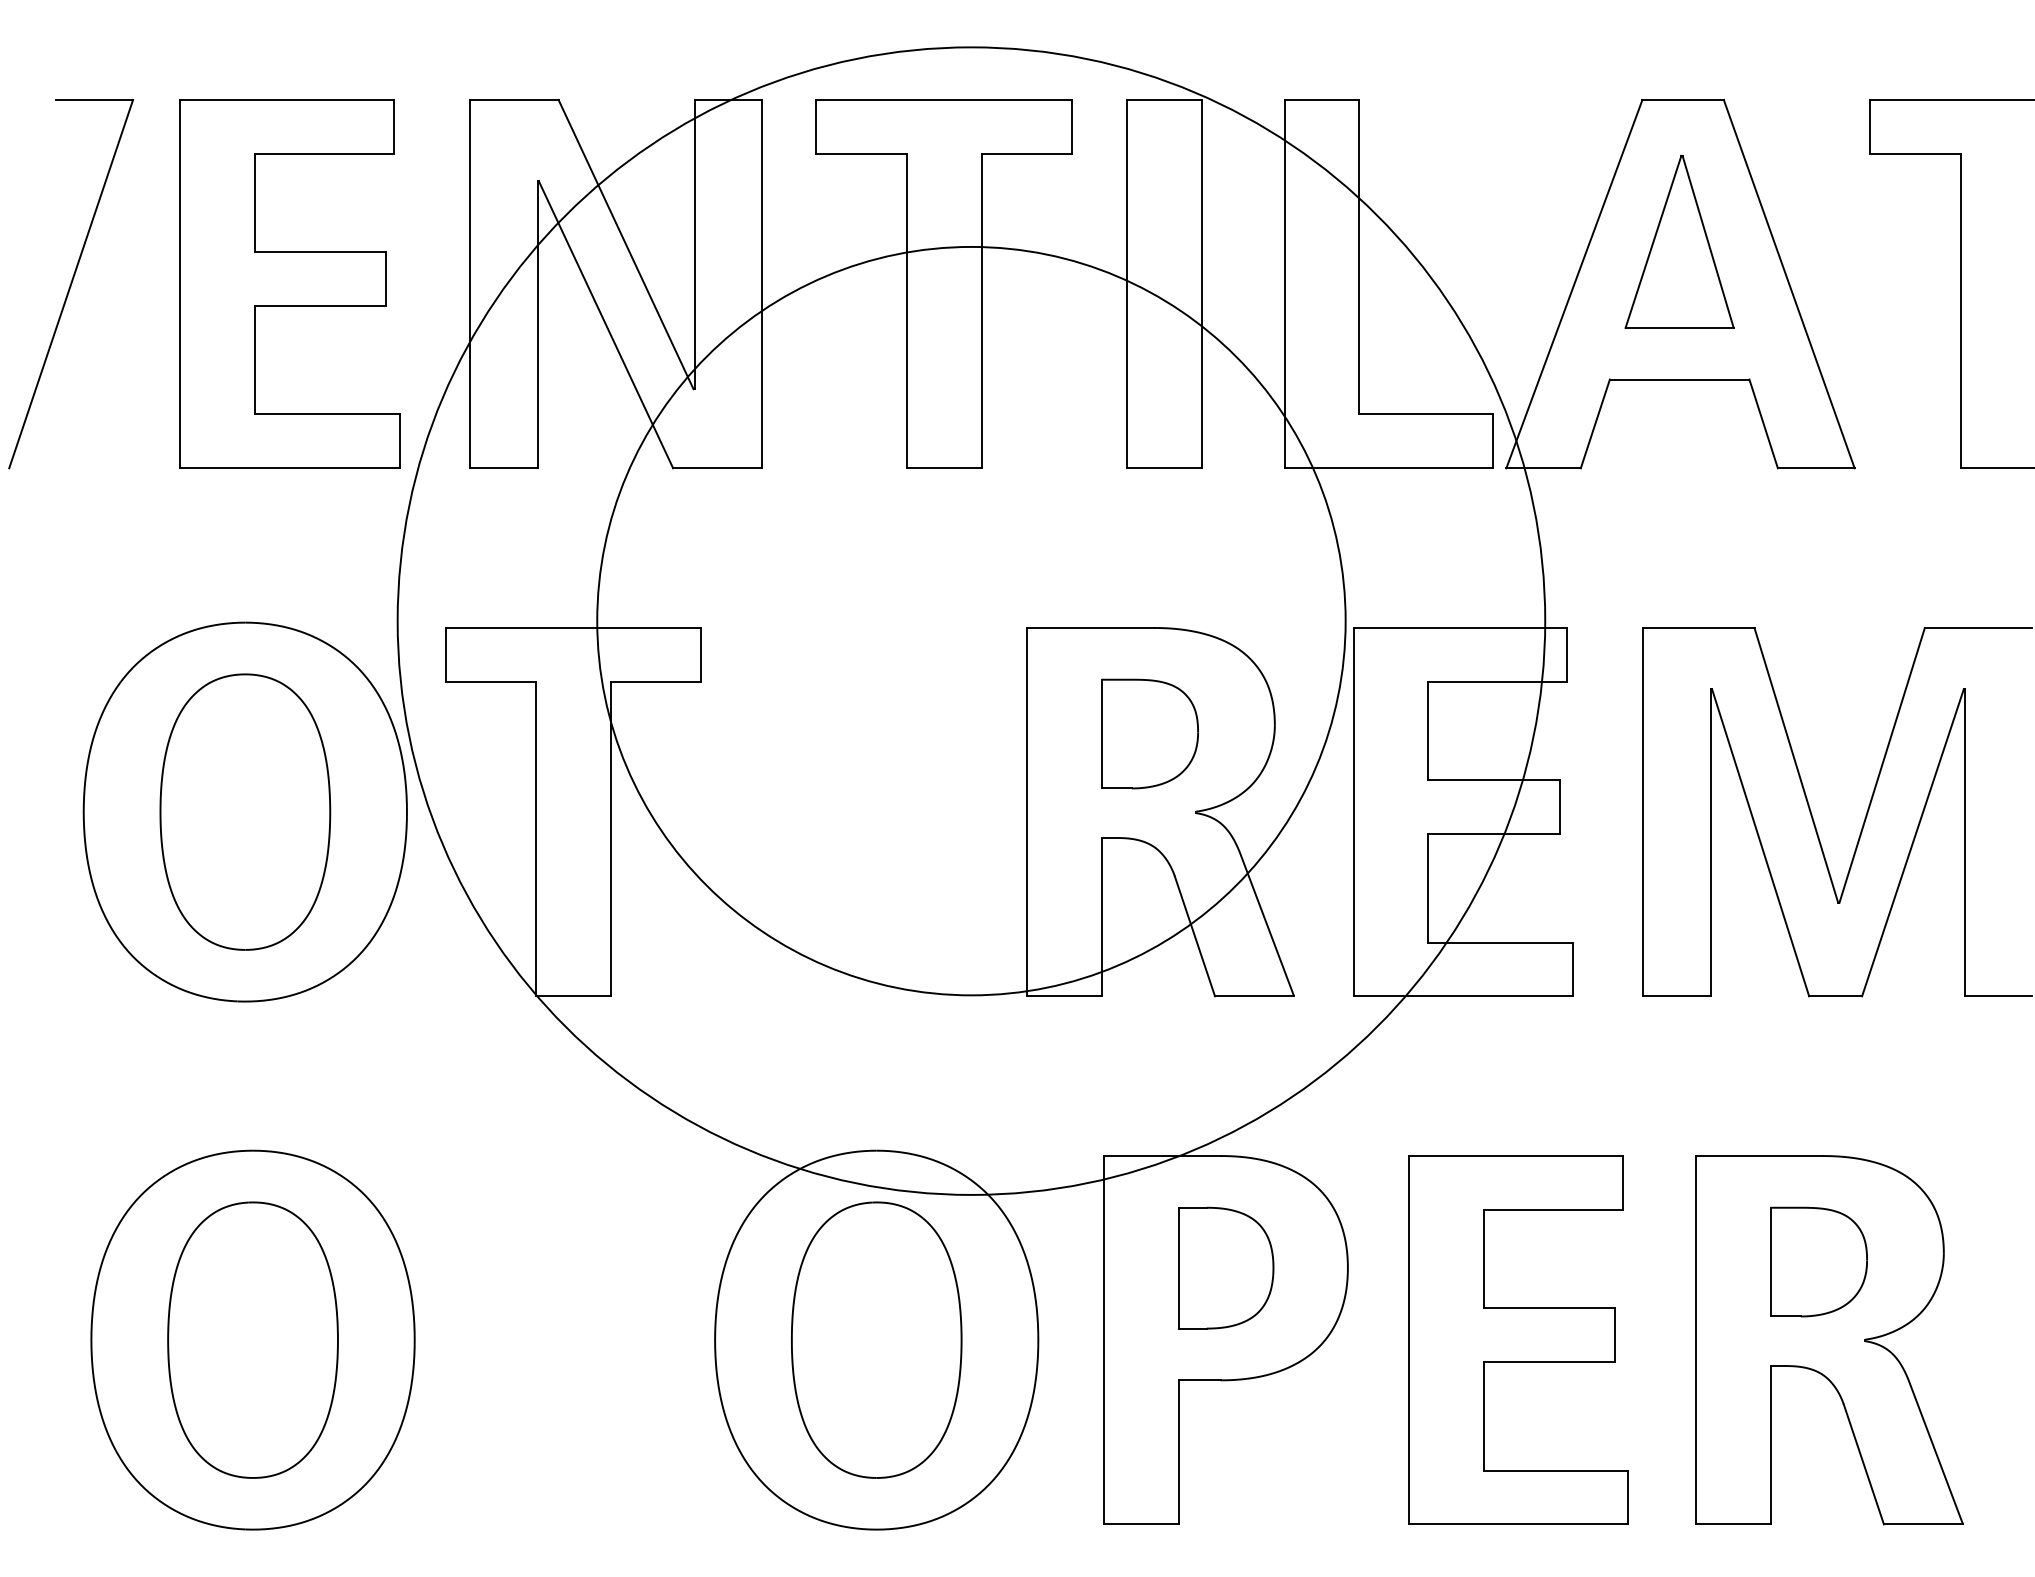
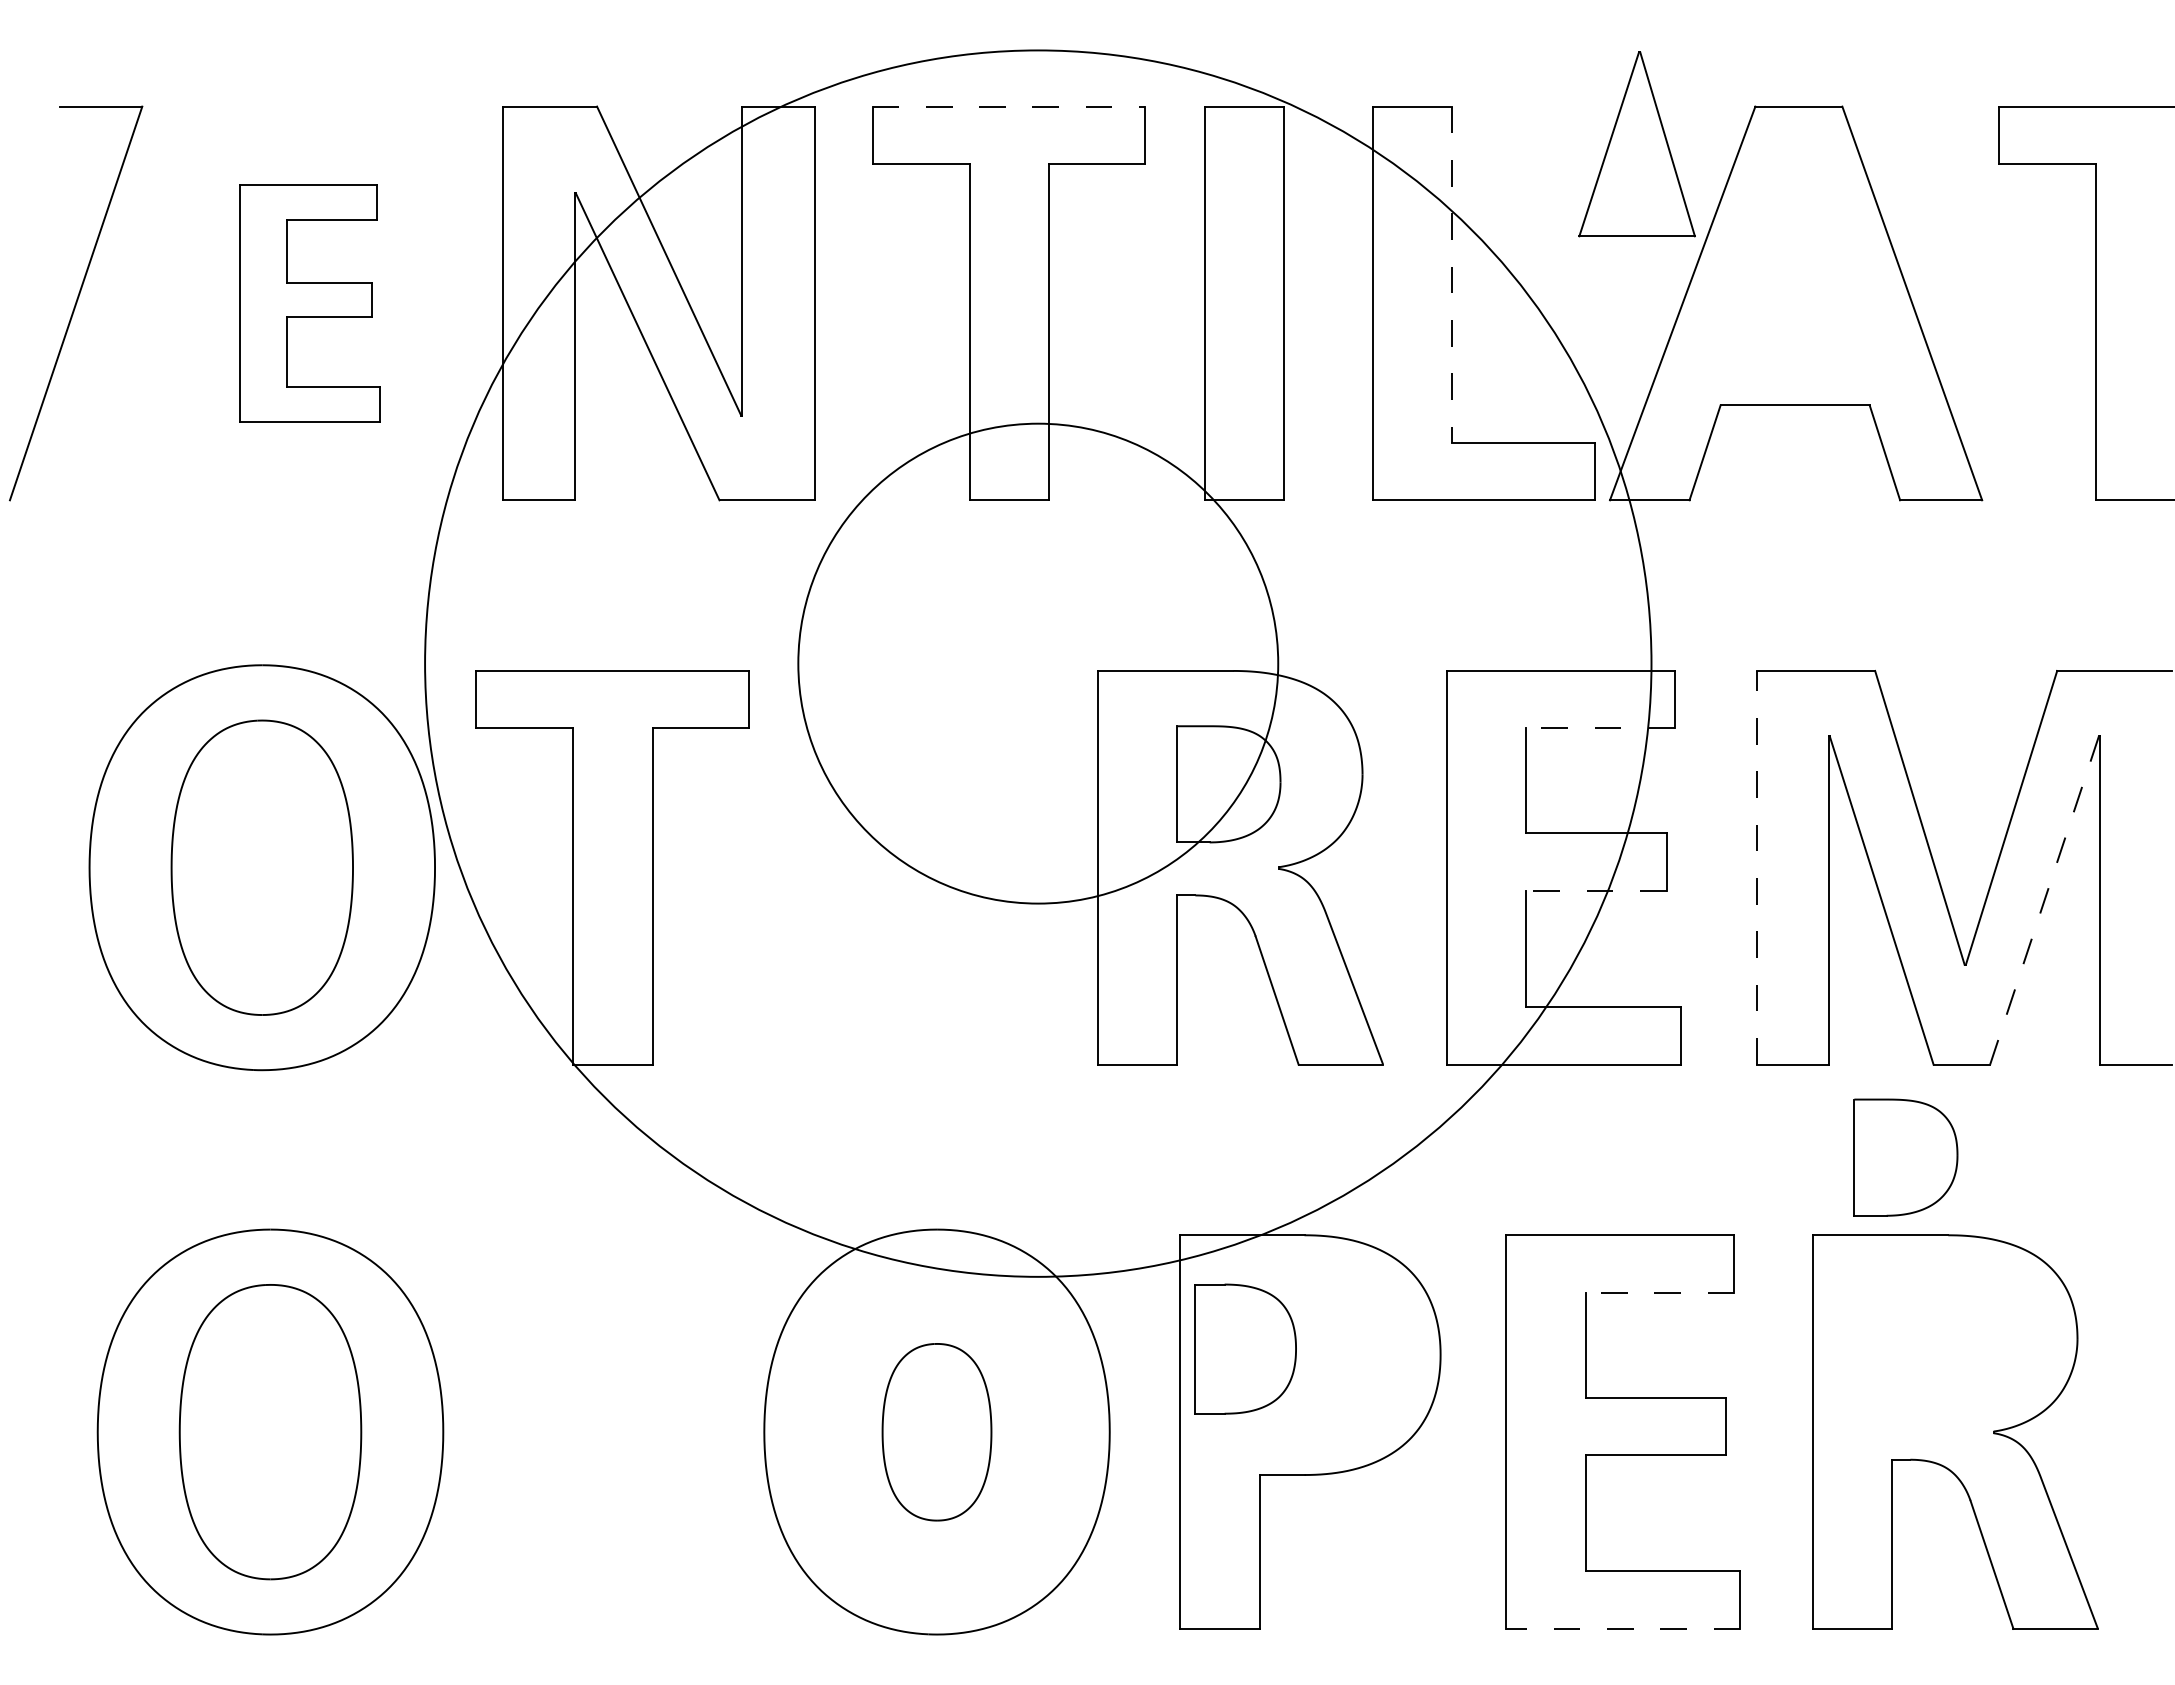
line: (944, 99) -> (1009, 106), solid -> dashed
part: (1679, 242) -> (1636, 144), moved
line: (1359, 257) -> (1452, 275), solid -> dashed
part: (289, 284) -> (309, 303), size x0.6
circle: (971, 621) -> (1038, 663), size x0.6
line: (1496, 681) -> (1599, 728), solid -> dashed
line: (1643, 811) -> (1756, 867), solid -> dashed
line: (1492, 833) -> (1595, 890), solid -> dashed
line: (1912, 842) -> (2044, 900), solid -> dashed
line: (1552, 1209) -> (1659, 1292), solid -> dashed
part: (1818, 1261) -> (1905, 1157), moved
part: (1226, 1267) -> (1245, 1348), moved
part: (876, 1340) -> (936, 1432), size x0.6
line: (1518, 1523) -> (1622, 1628), solid -> dashed

